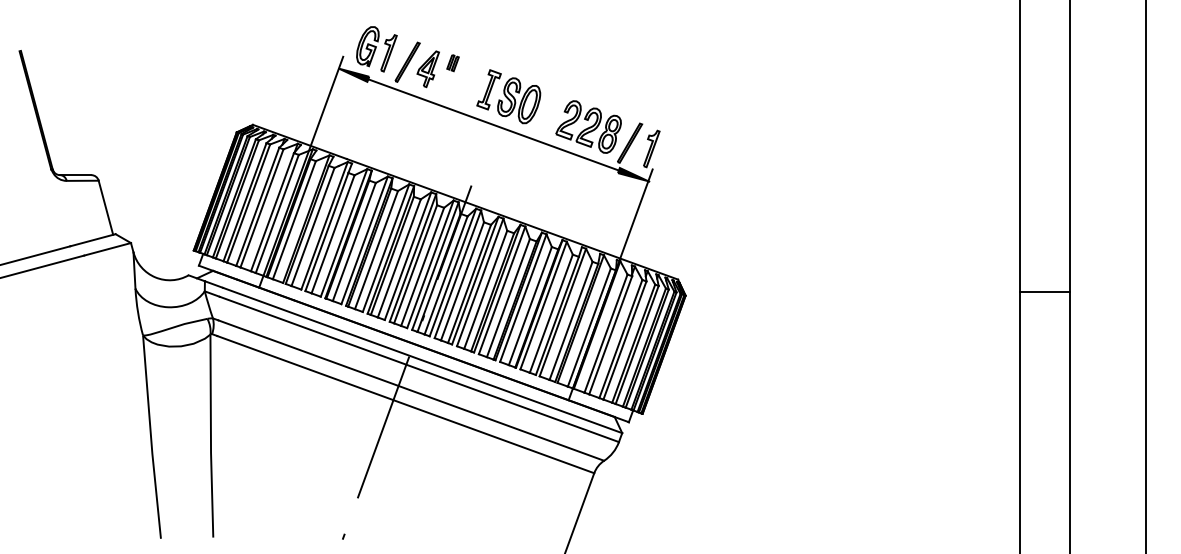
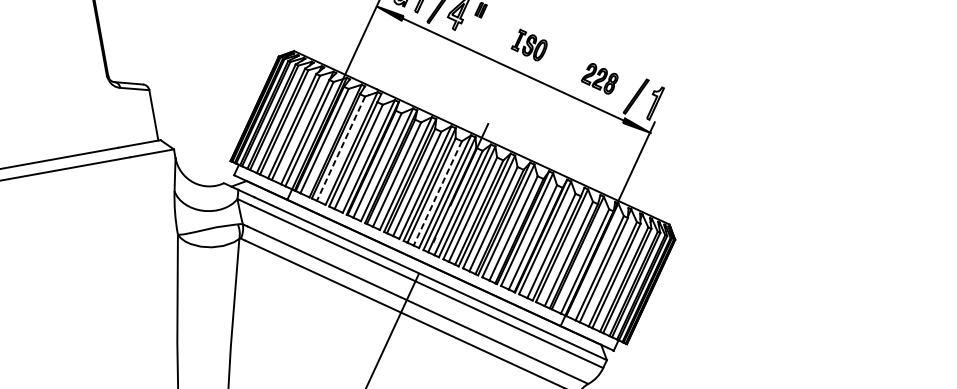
part: (508, 96) -> (529, 44), size x0.6
part: (588, 126) -> (599, 78), size x0.6
line: (313, 226) -> (341, 148), solid -> dashed
line: (422, 266) -> (437, 193), solid -> dashed

